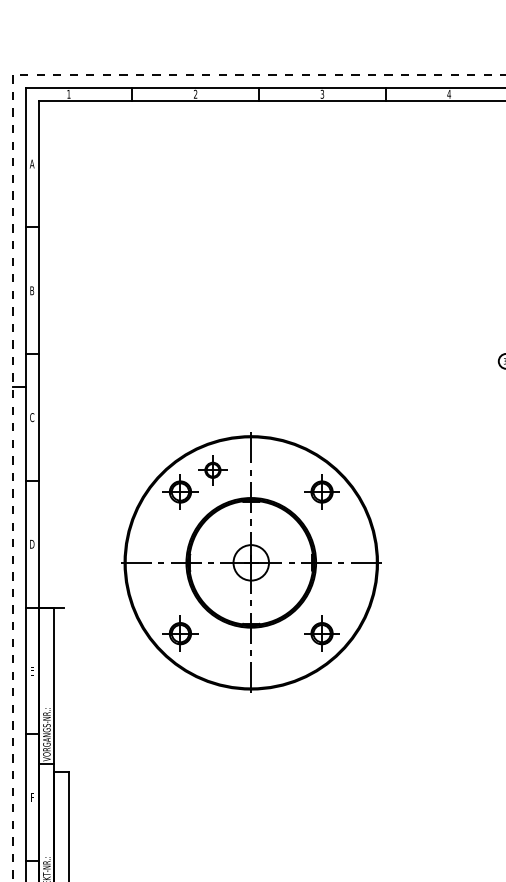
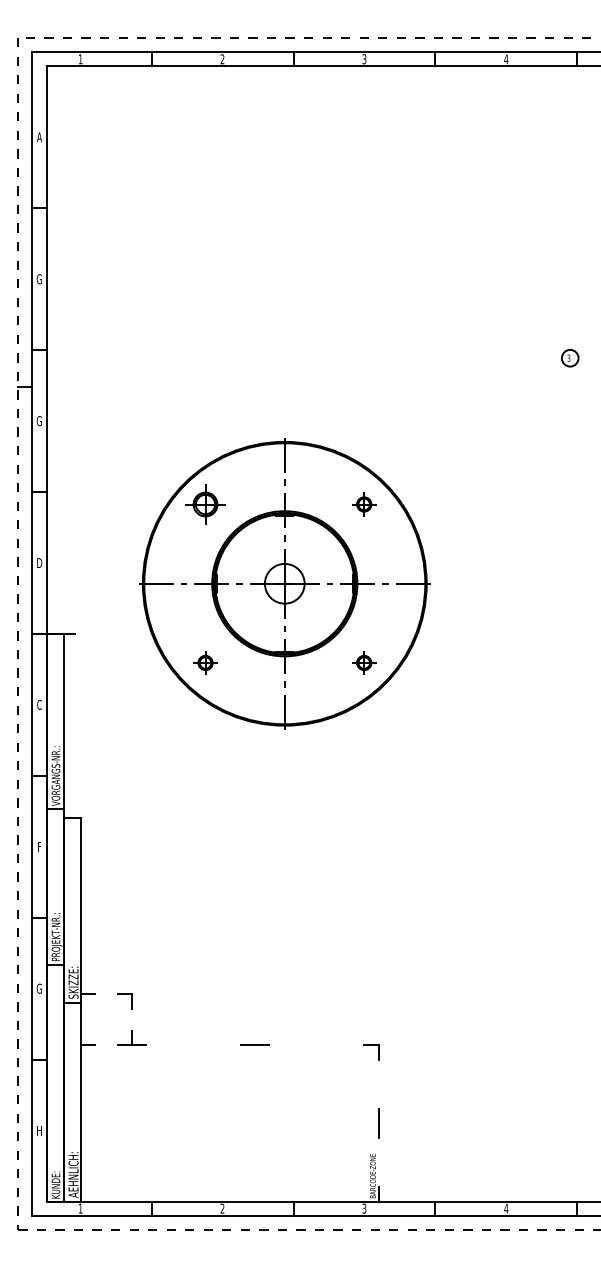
text: (31, 291) -> (38, 279), B -> G
text: (31, 416) -> (38, 420), C -> G
part: (212, 469) -> (241, 479), removed
part: (322, 492) -> (364, 504), size x0.6
part: (180, 633) -> (205, 662), size x0.6
part: (322, 633) -> (364, 662), size x0.6
text: (32, 670) -> (39, 704), E -> C

